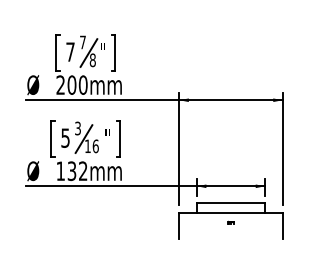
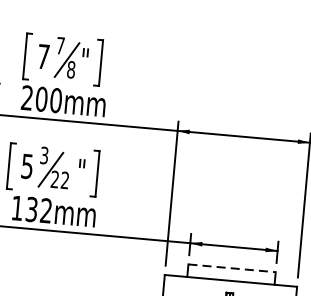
text: (91, 146) -> (59, 180), 16 -> 22
line: (231, 202) -> (232, 267), solid -> dashed

